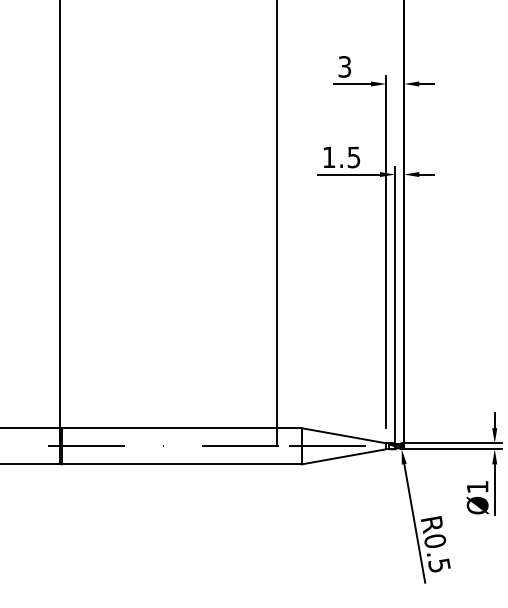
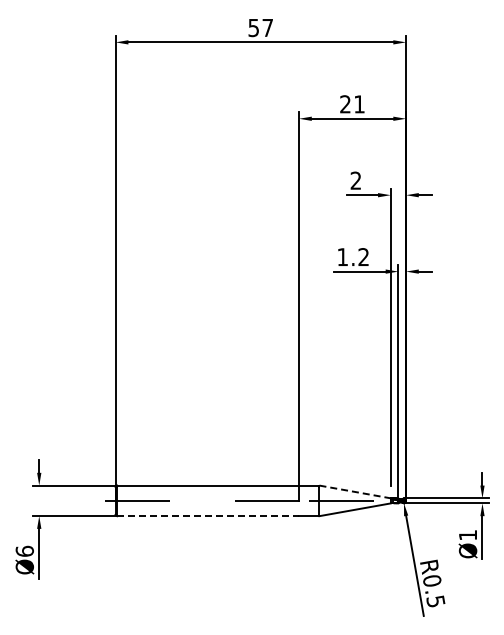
text: (344, 66) -> (355, 180), 3 -> 2
text: (353, 157) -> (363, 257), 1.5 -> 1.2
line: (344, 436) -> (355, 492), solid -> dashed
line: (170, 464) -> (208, 516), solid -> dashed

